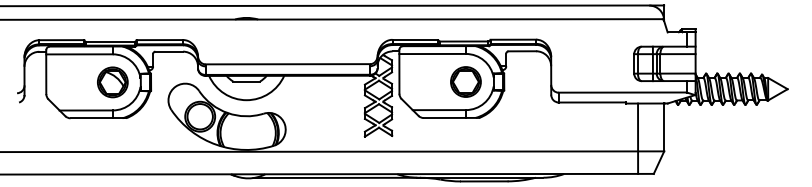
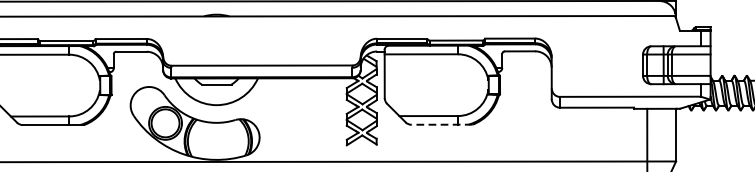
part: (465, 81) -> (457, 84), removed
part: (112, 82) -> (69, 85), removed
line: (451, 117) -> (442, 124), solid -> dashed

